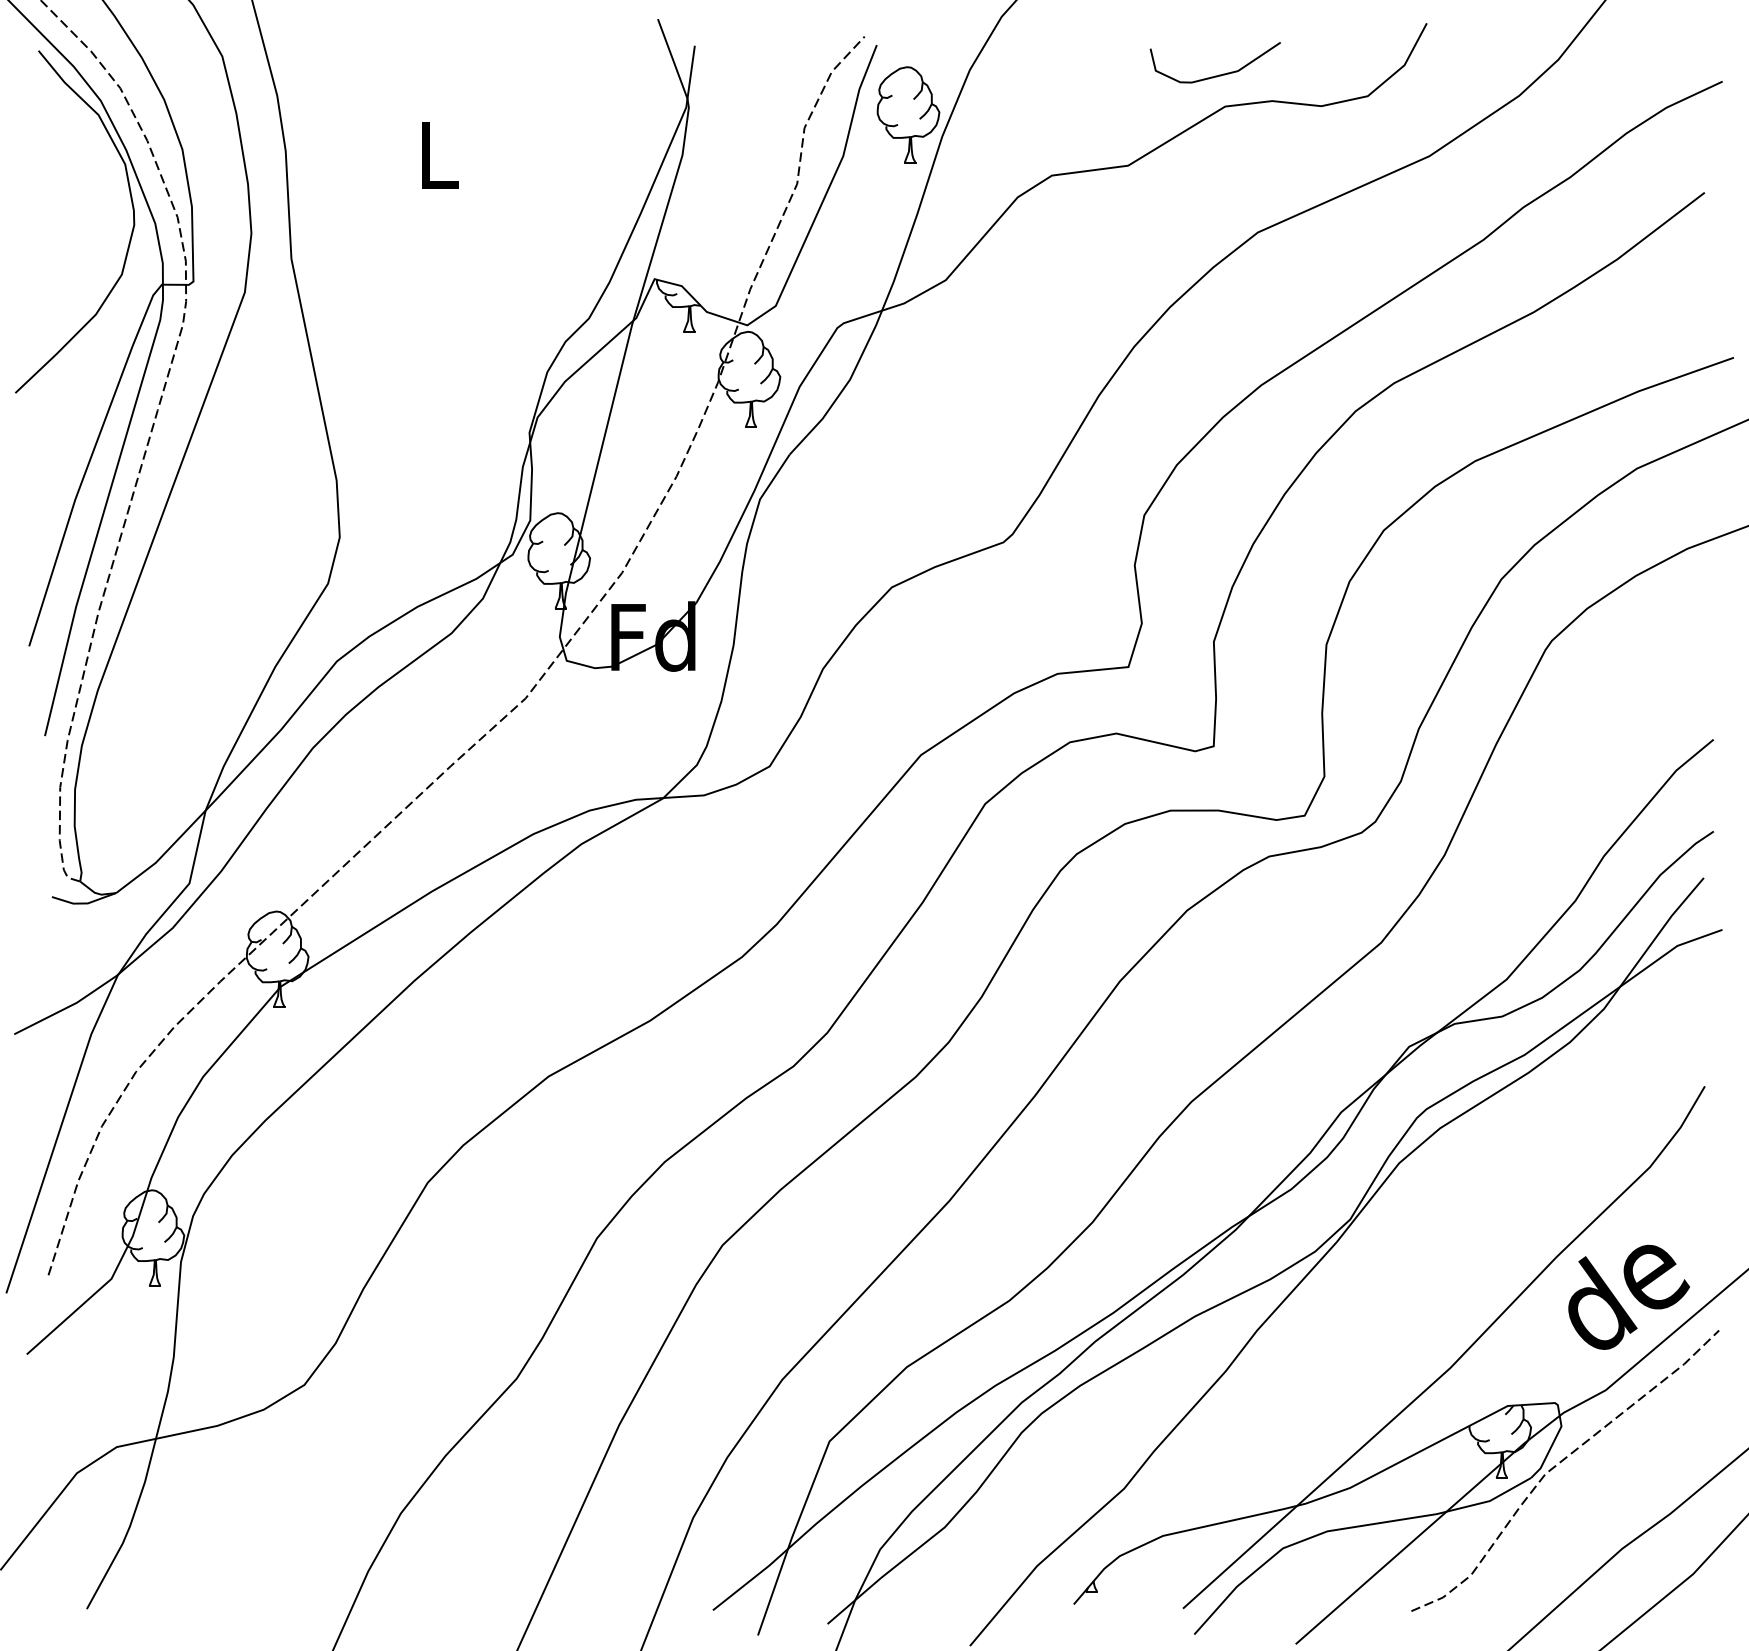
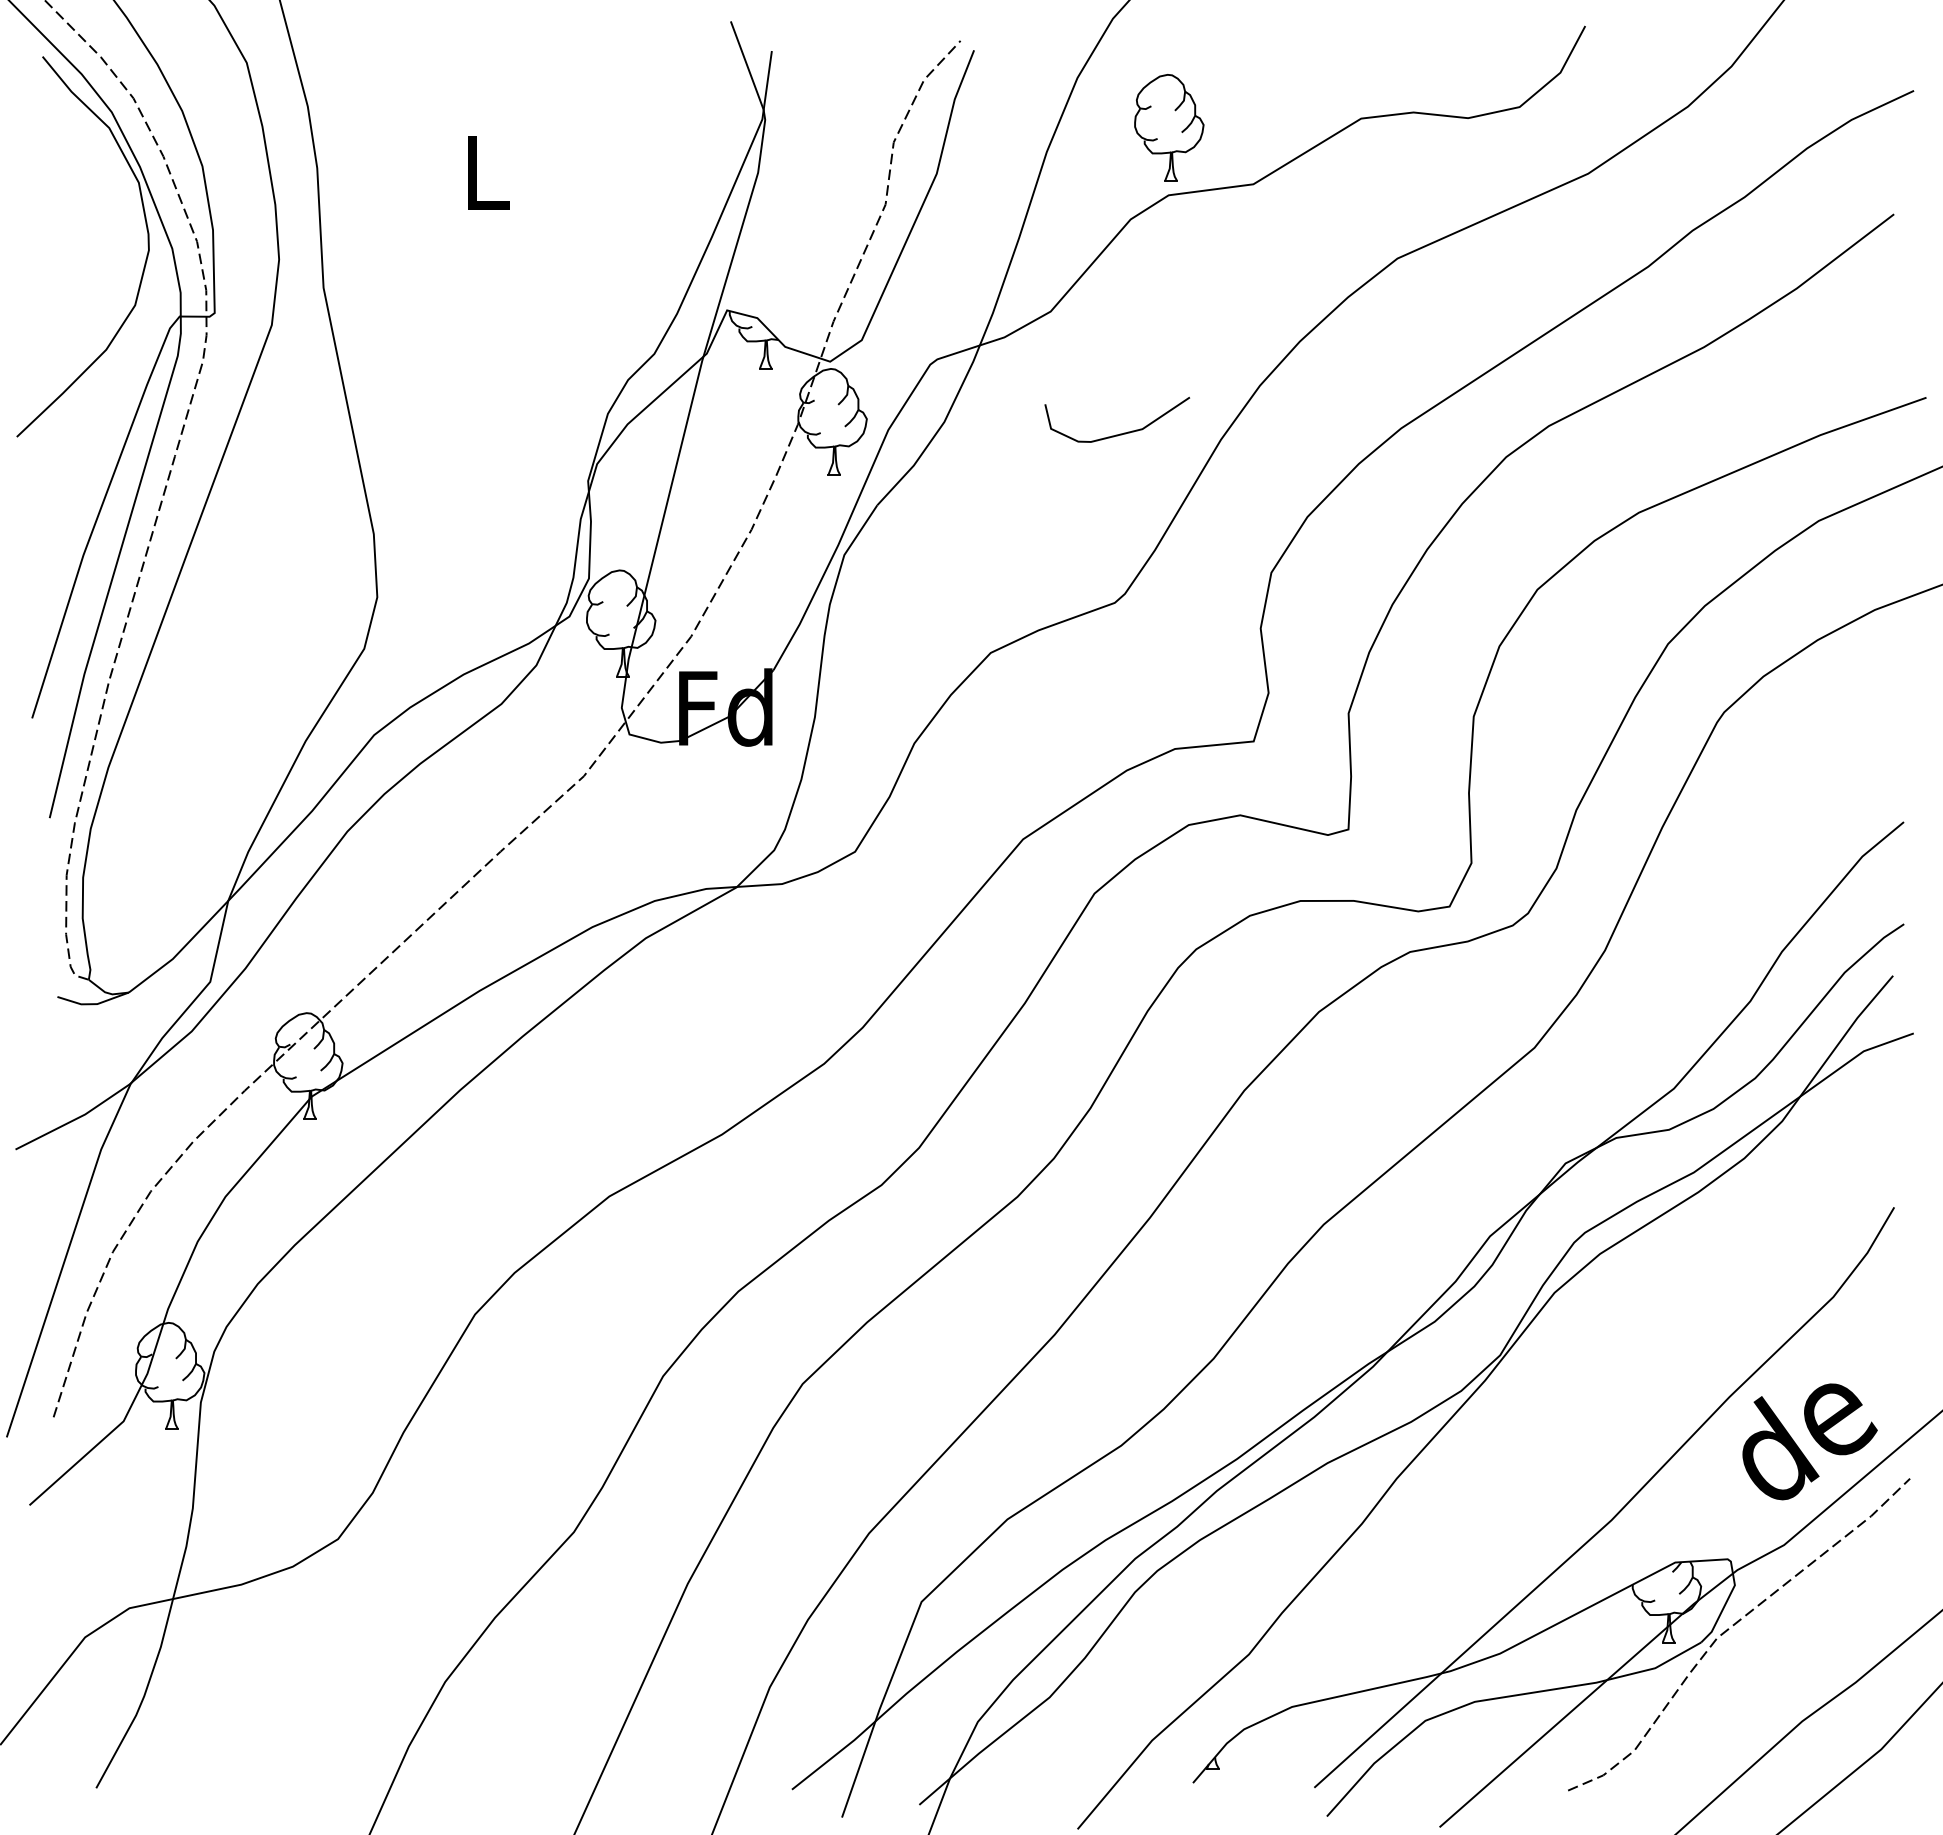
curve: (1218, 74) -> (1120, 433), moved
part: (908, 114) -> (1169, 127), moved

